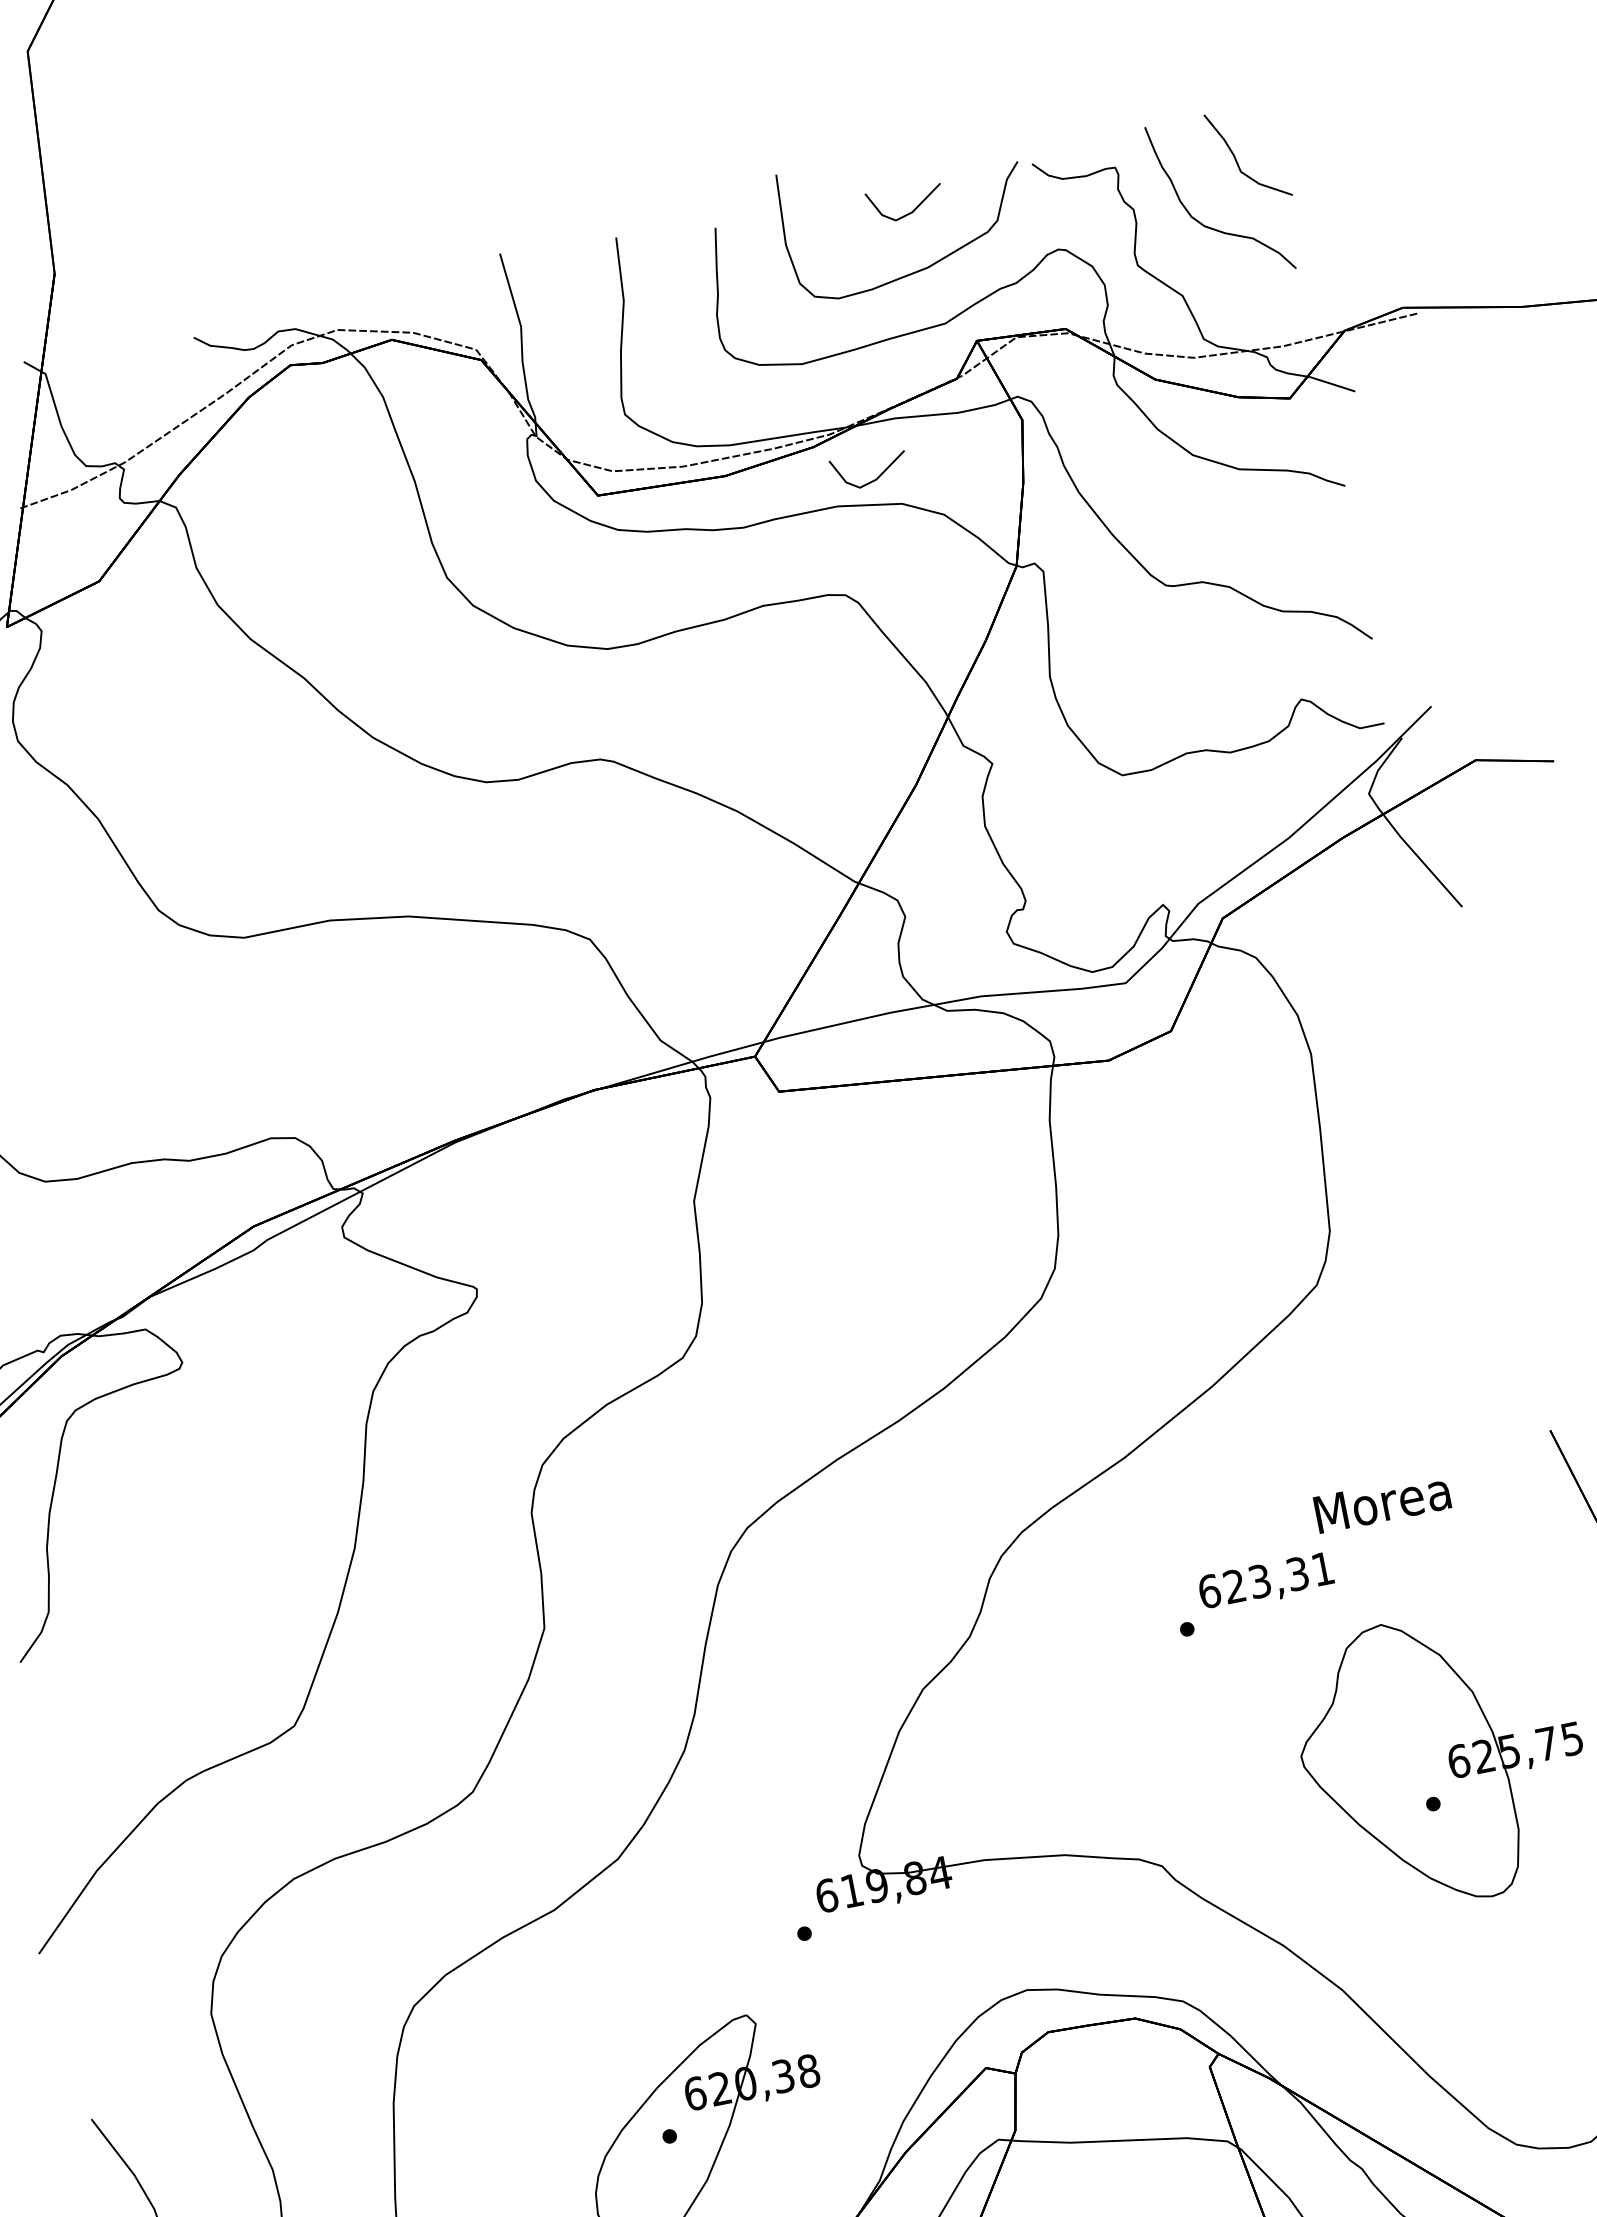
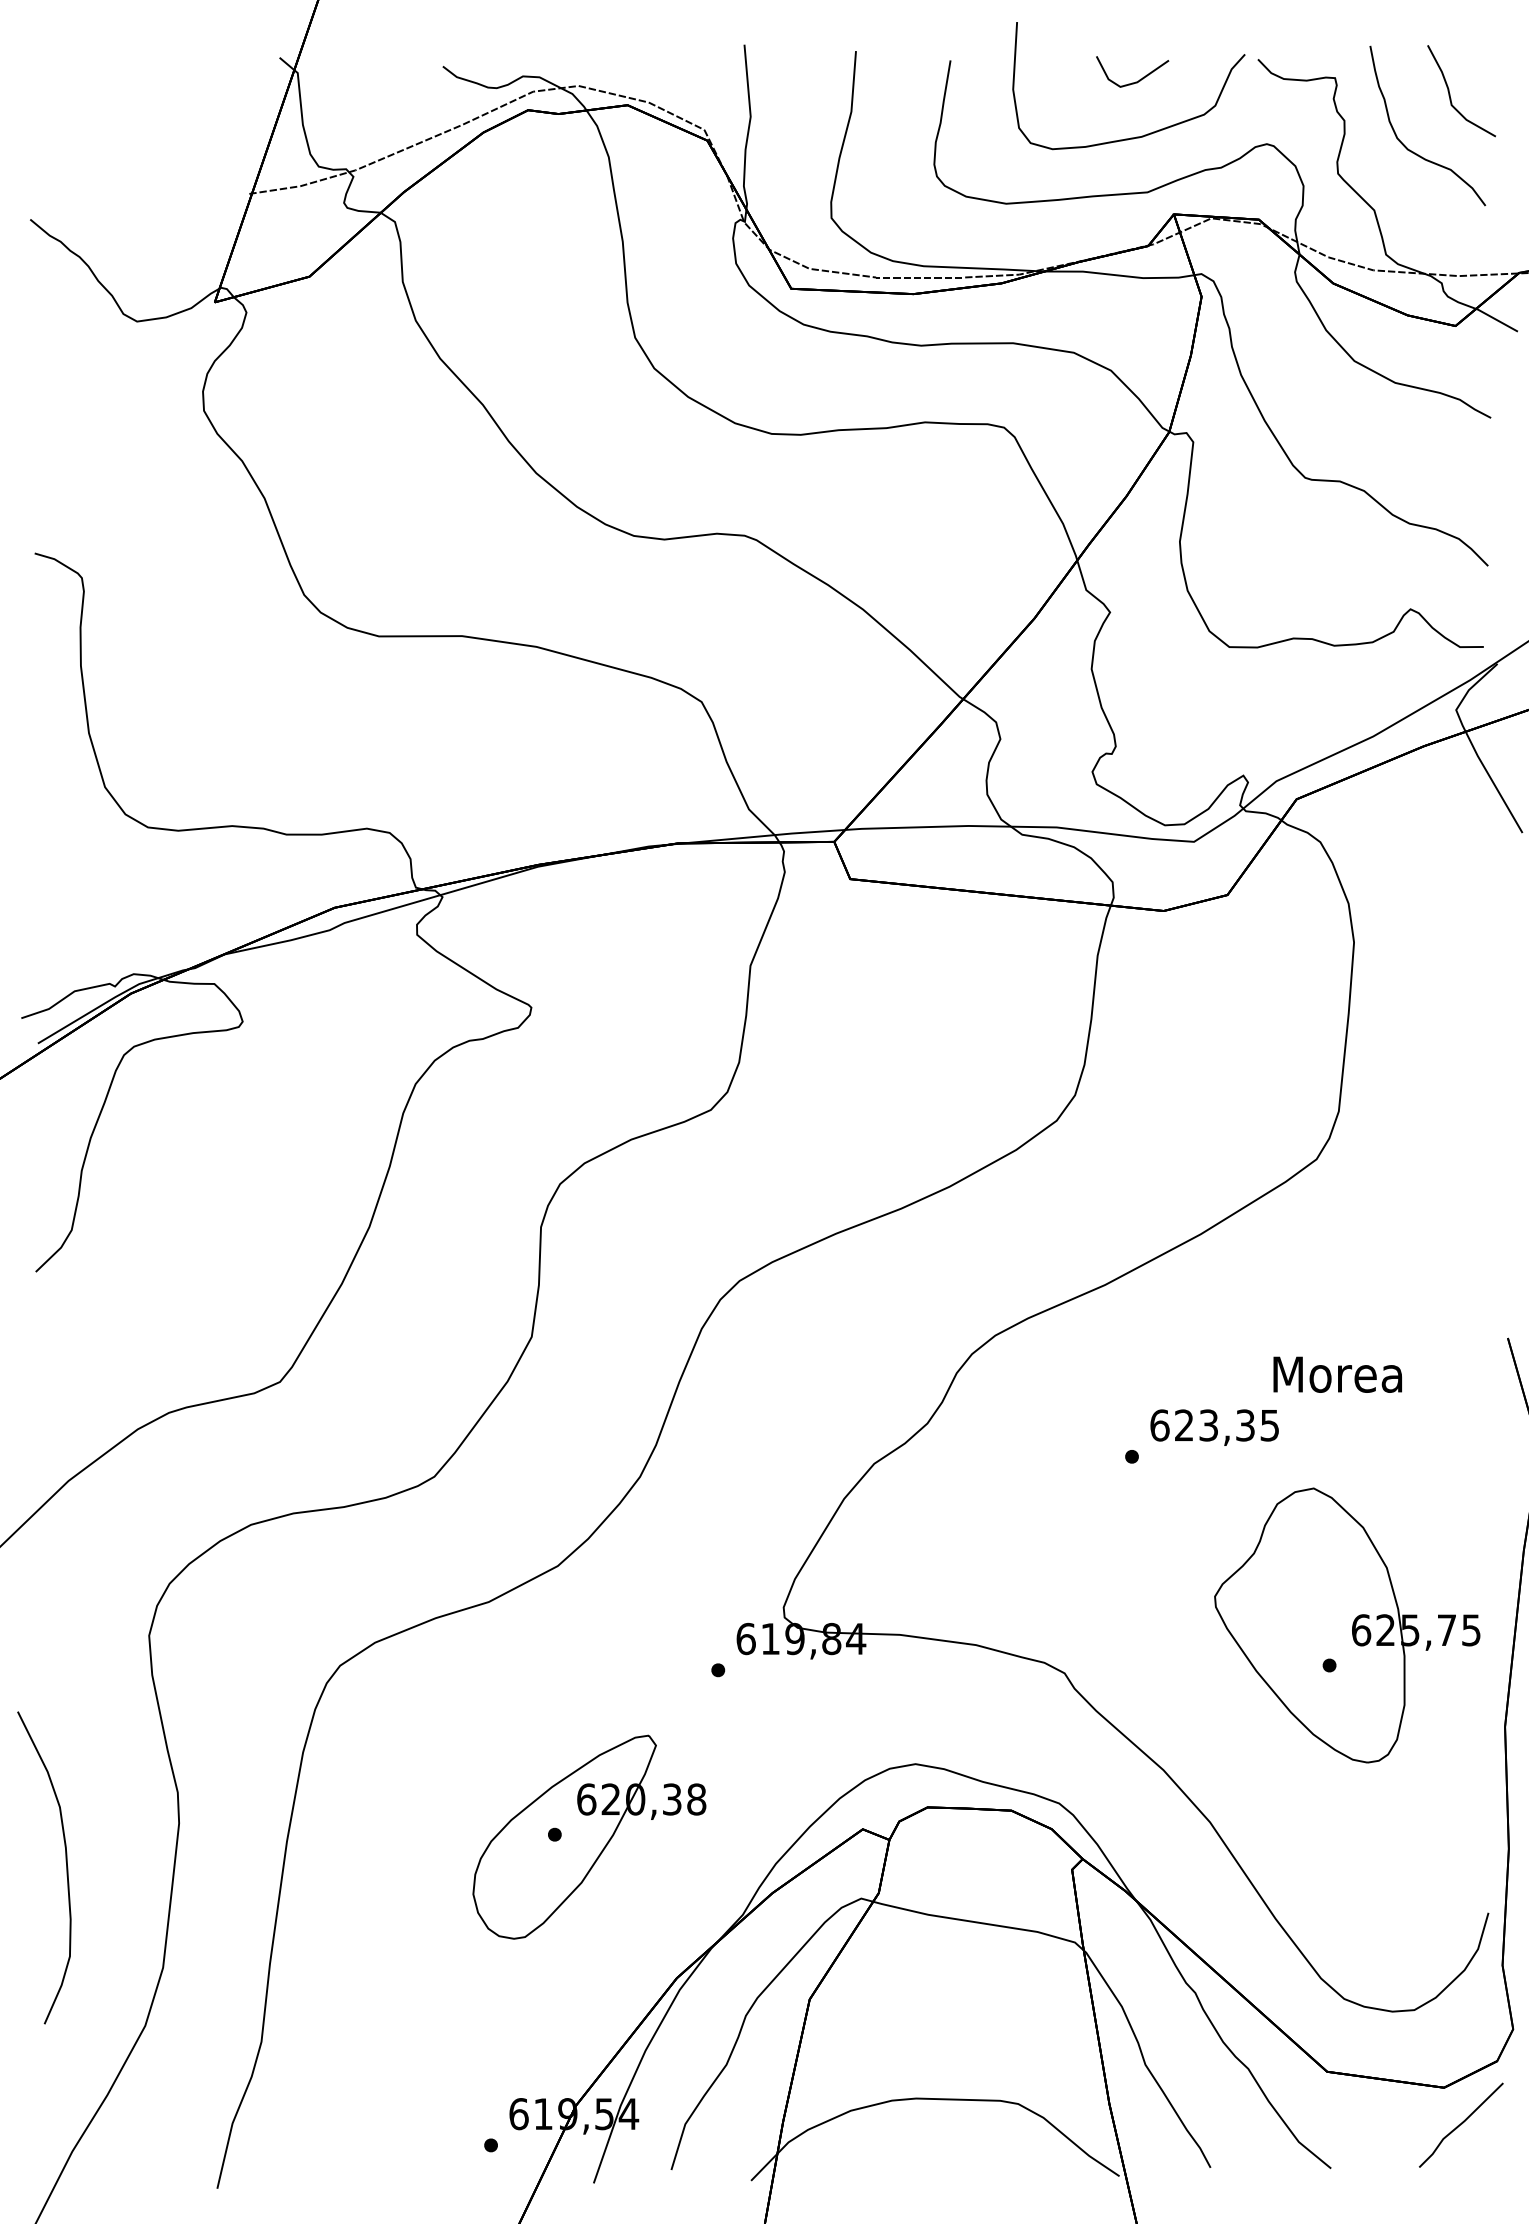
line: (874, 479) -> (1052, 324), removed
text: (1322, 1569) -> (1269, 1425), 623,31 -> 623,35

